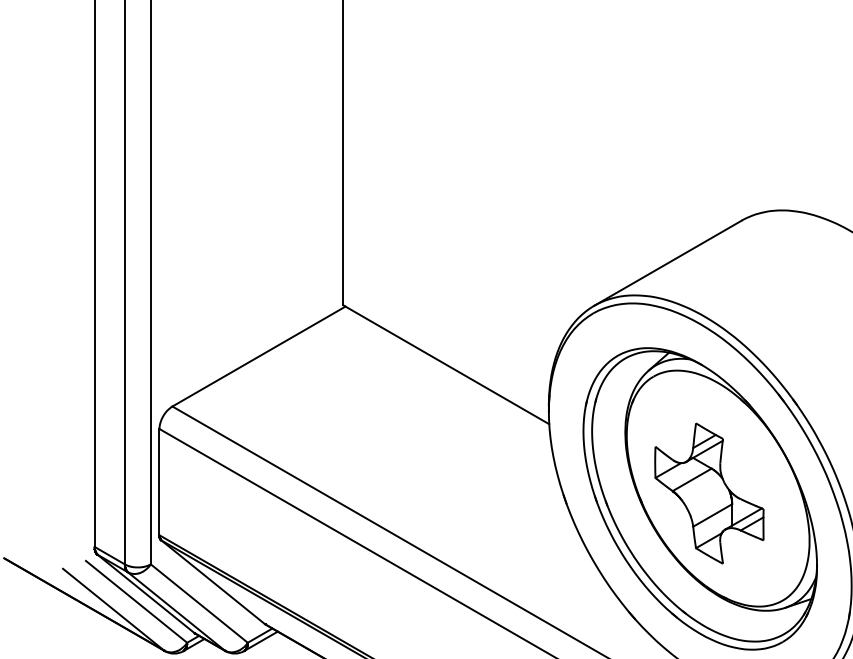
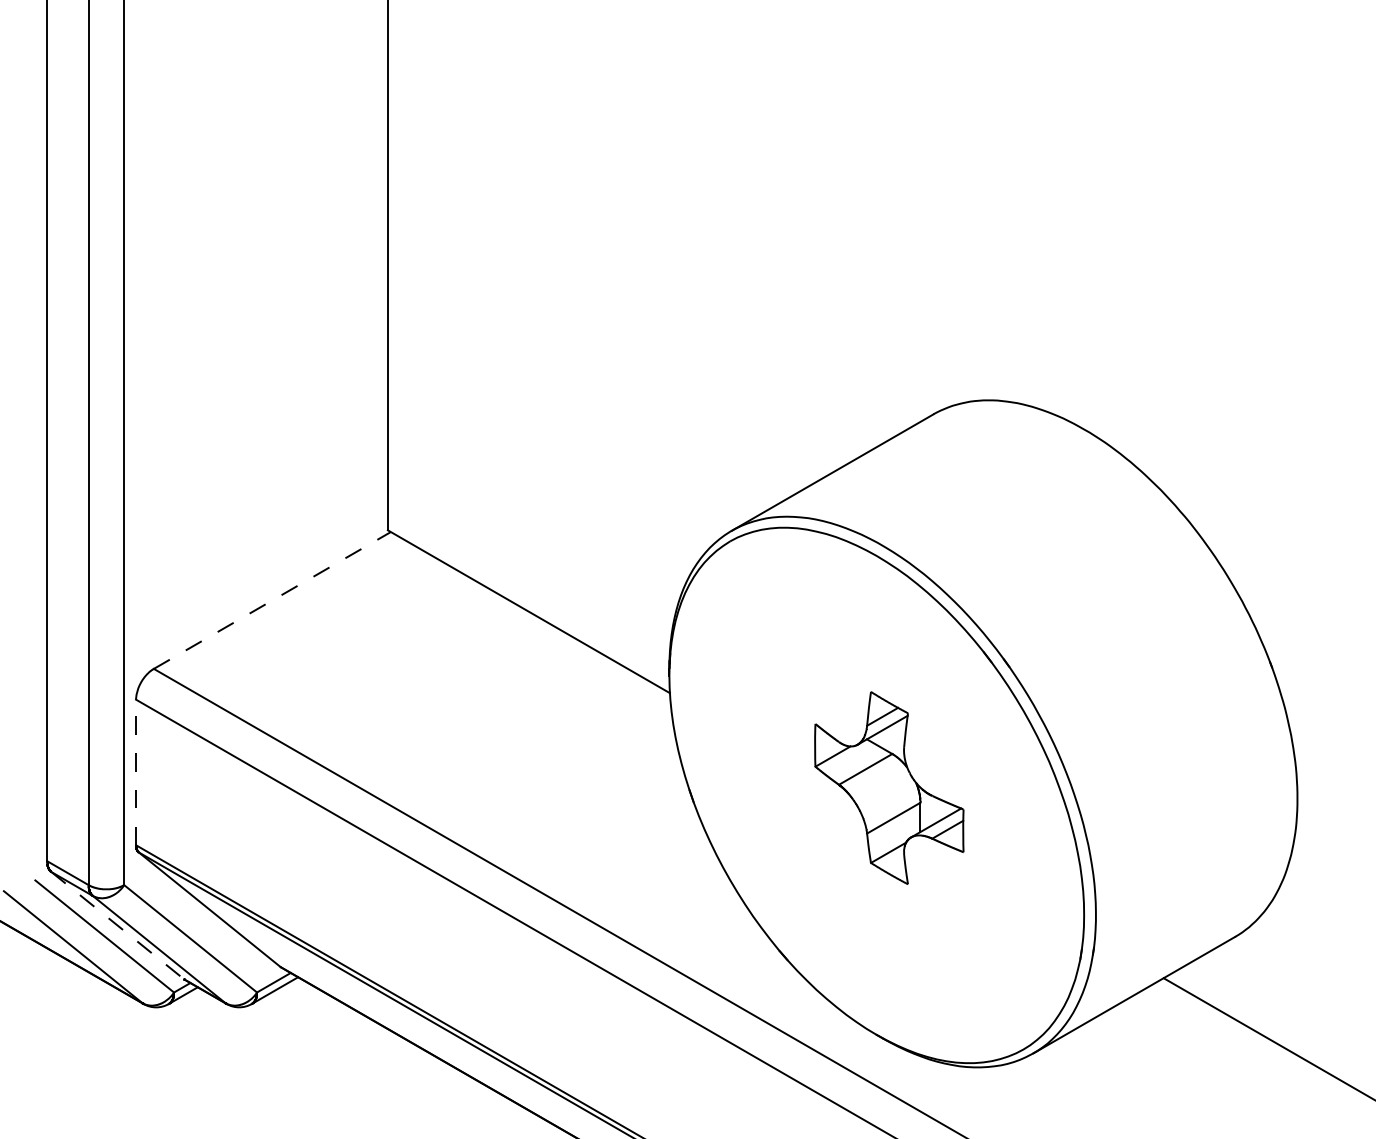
line: (259, 356) -> (272, 600), solid -> dashed
line: (159, 482) -> (136, 772), solid -> dashed
part: (700, 498) -> (876, 795), removed
line: (146, 593) -> (118, 925), solid -> dashed

